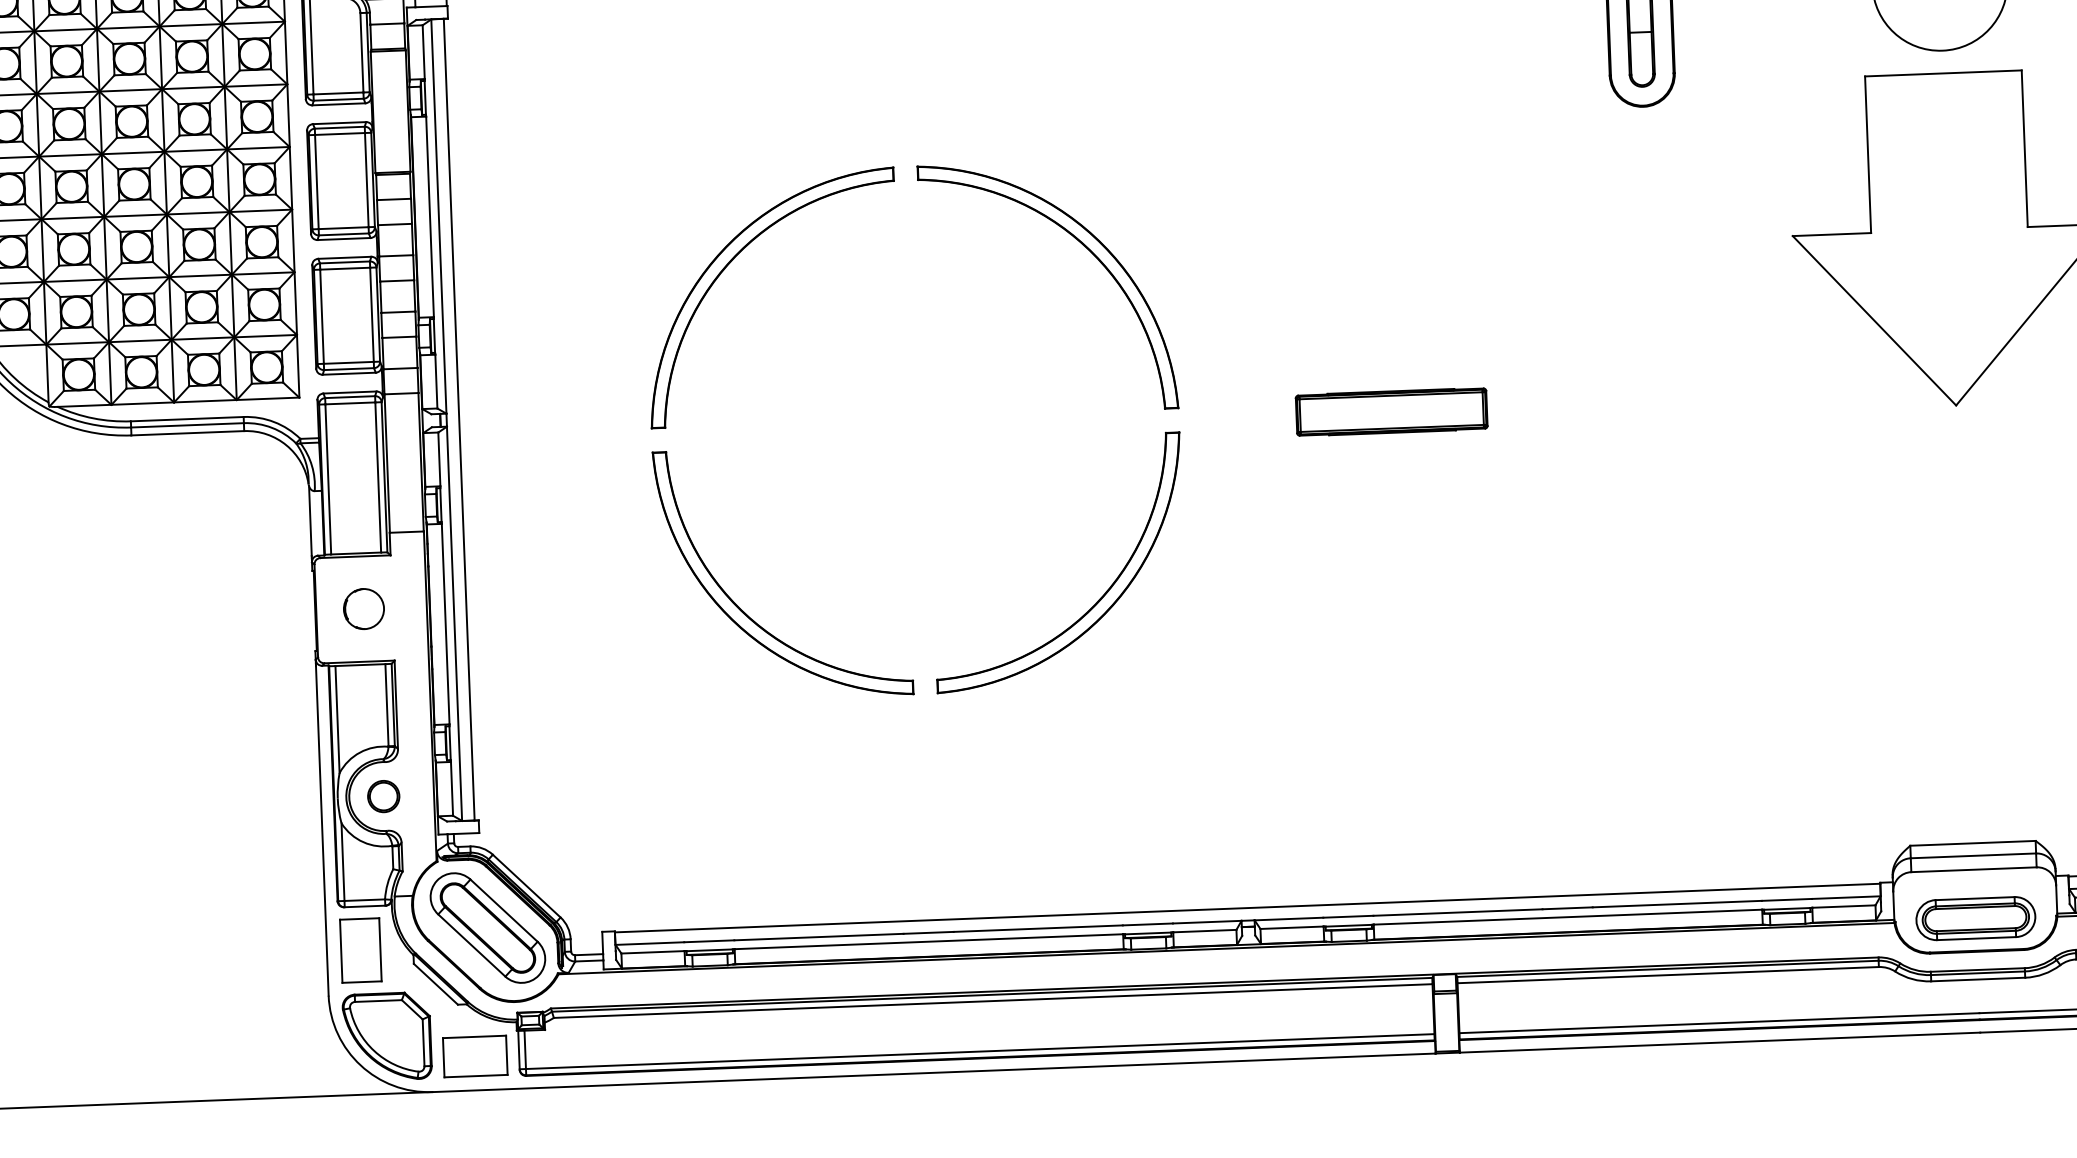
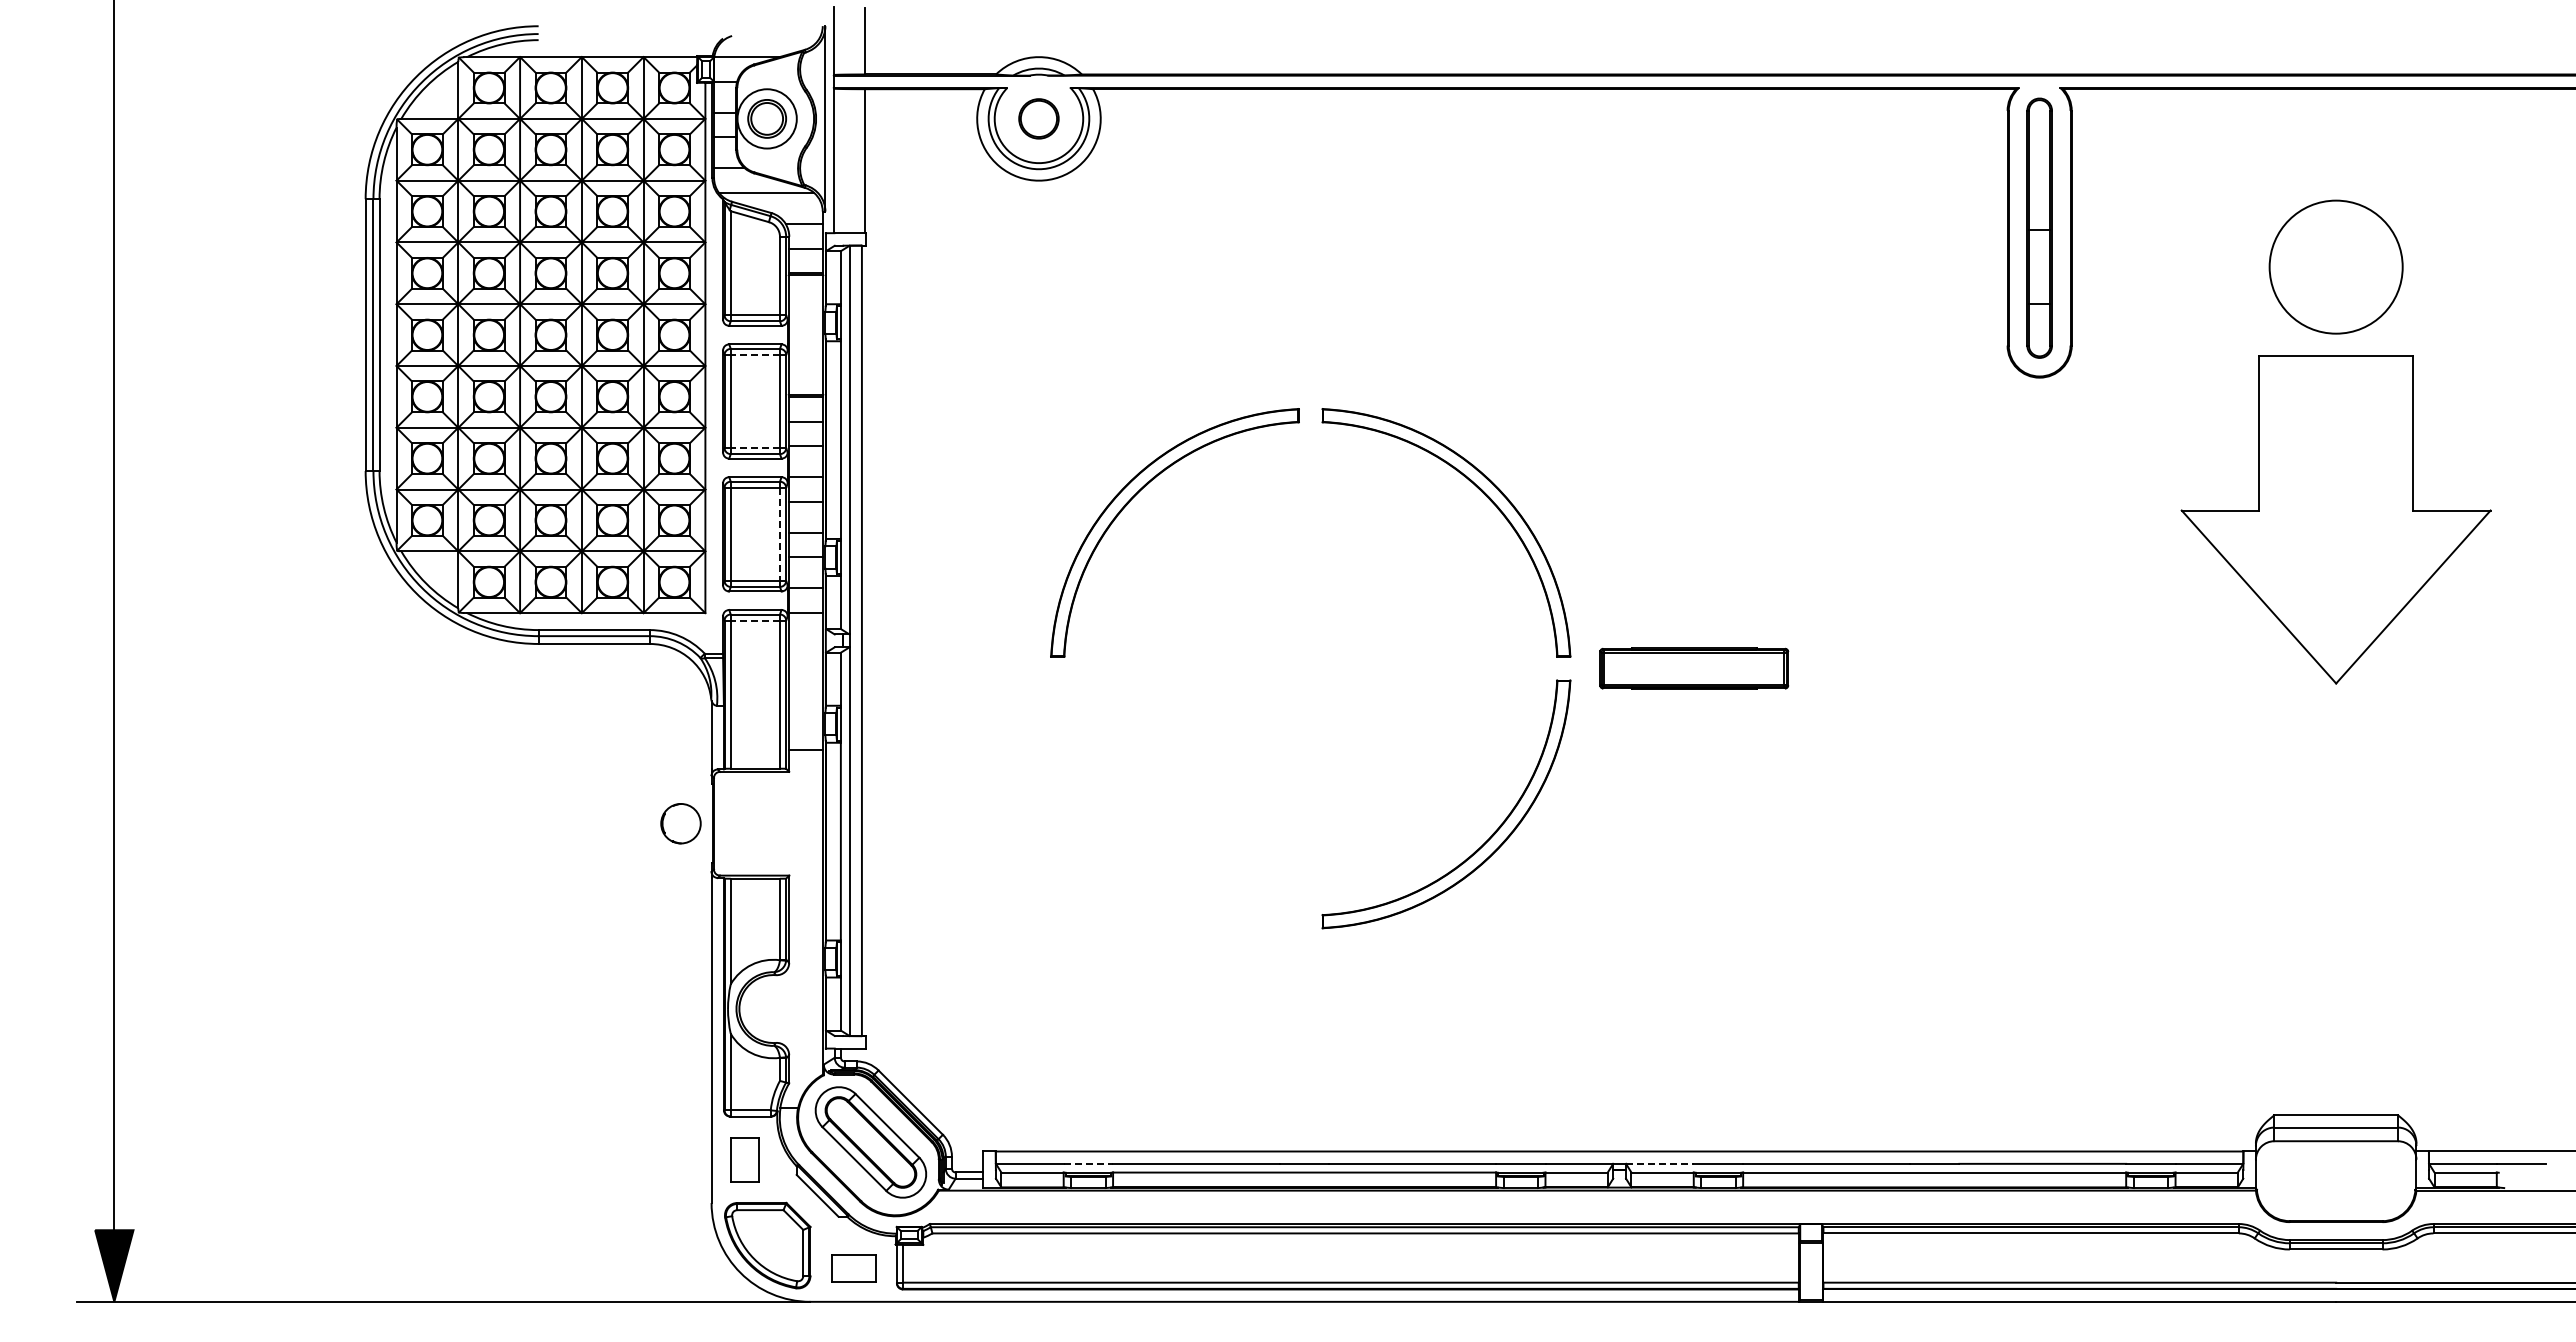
line: (340, 134) -> (755, 355), solid -> dashed
line: (343, 227) -> (755, 447), solid -> dashed
line: (372, 314) -> (780, 534), solid -> dashed
line: (350, 403) -> (755, 620), solid -> dashed
part: (1391, 411) -> (1694, 668), moved
circle: (363, 608) -> (680, 823), moved
part: (745, 612) -> (1136, 841), removed
part: (383, 796) -> (773, 1008), removed
part: (1975, 917) -> (2335, 1188), removed
line: (1288, 918) -> (1659, 1163), solid -> dashed
line: (709, 940) -> (1088, 1163), solid -> dashed
part: (360, 950) -> (744, 1159), size x0.7
part: (475, 1056) -> (853, 1268), size x0.7

